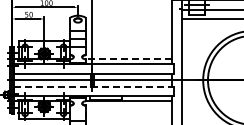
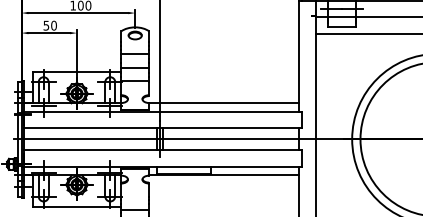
line: (128, 59) -> (222, 103), dashed -> solid
line: (93, 86) -> (162, 150), dashed -> solid

